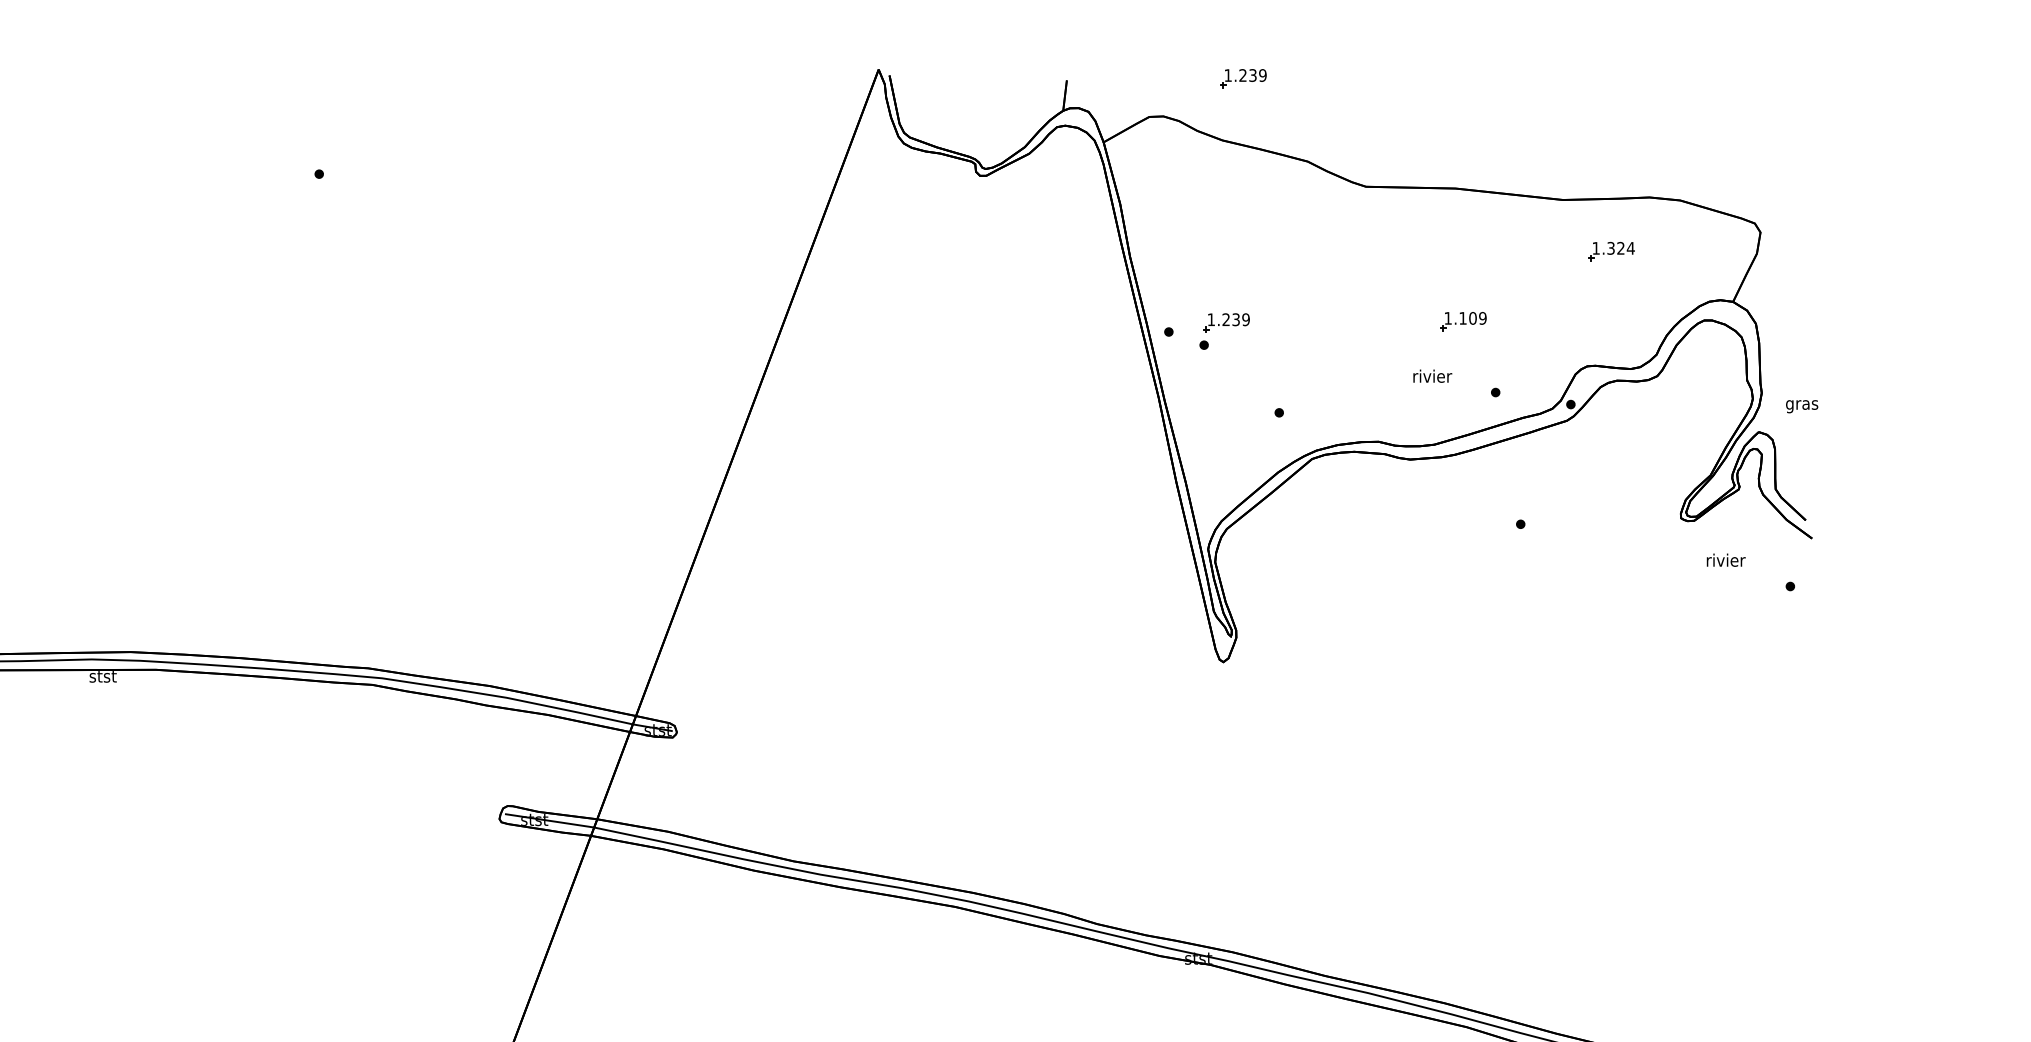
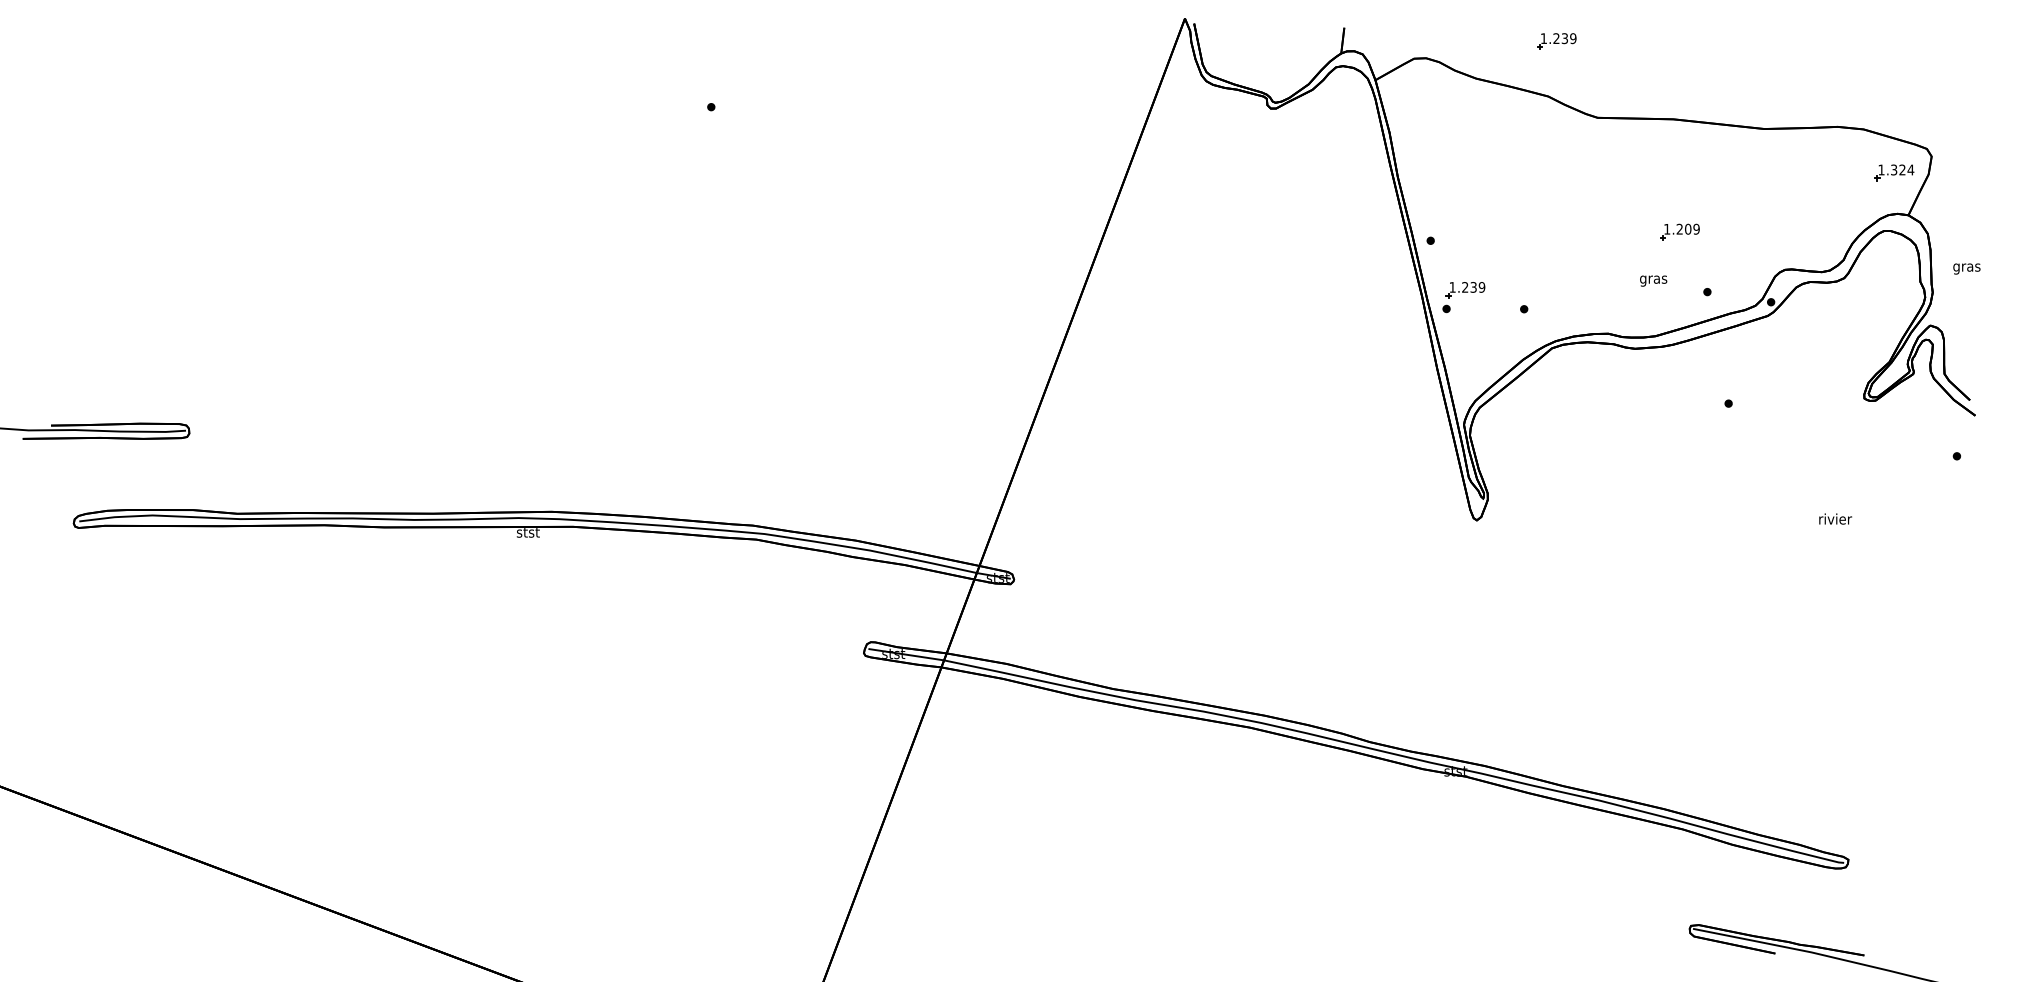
part: (1243, 78) -> (1556, 41), moved
part: (1611, 251) -> (1894, 172), moved
text: (1462, 317) -> (1679, 228), 1.109 -> 1.209
part: (1224, 331) -> (1463, 297), moved
text: (1431, 377) -> (1653, 279), rivier -> gras
text: (1801, 406) -> (1966, 268), moved
text: (1726, 559) -> (1835, 518), moved

